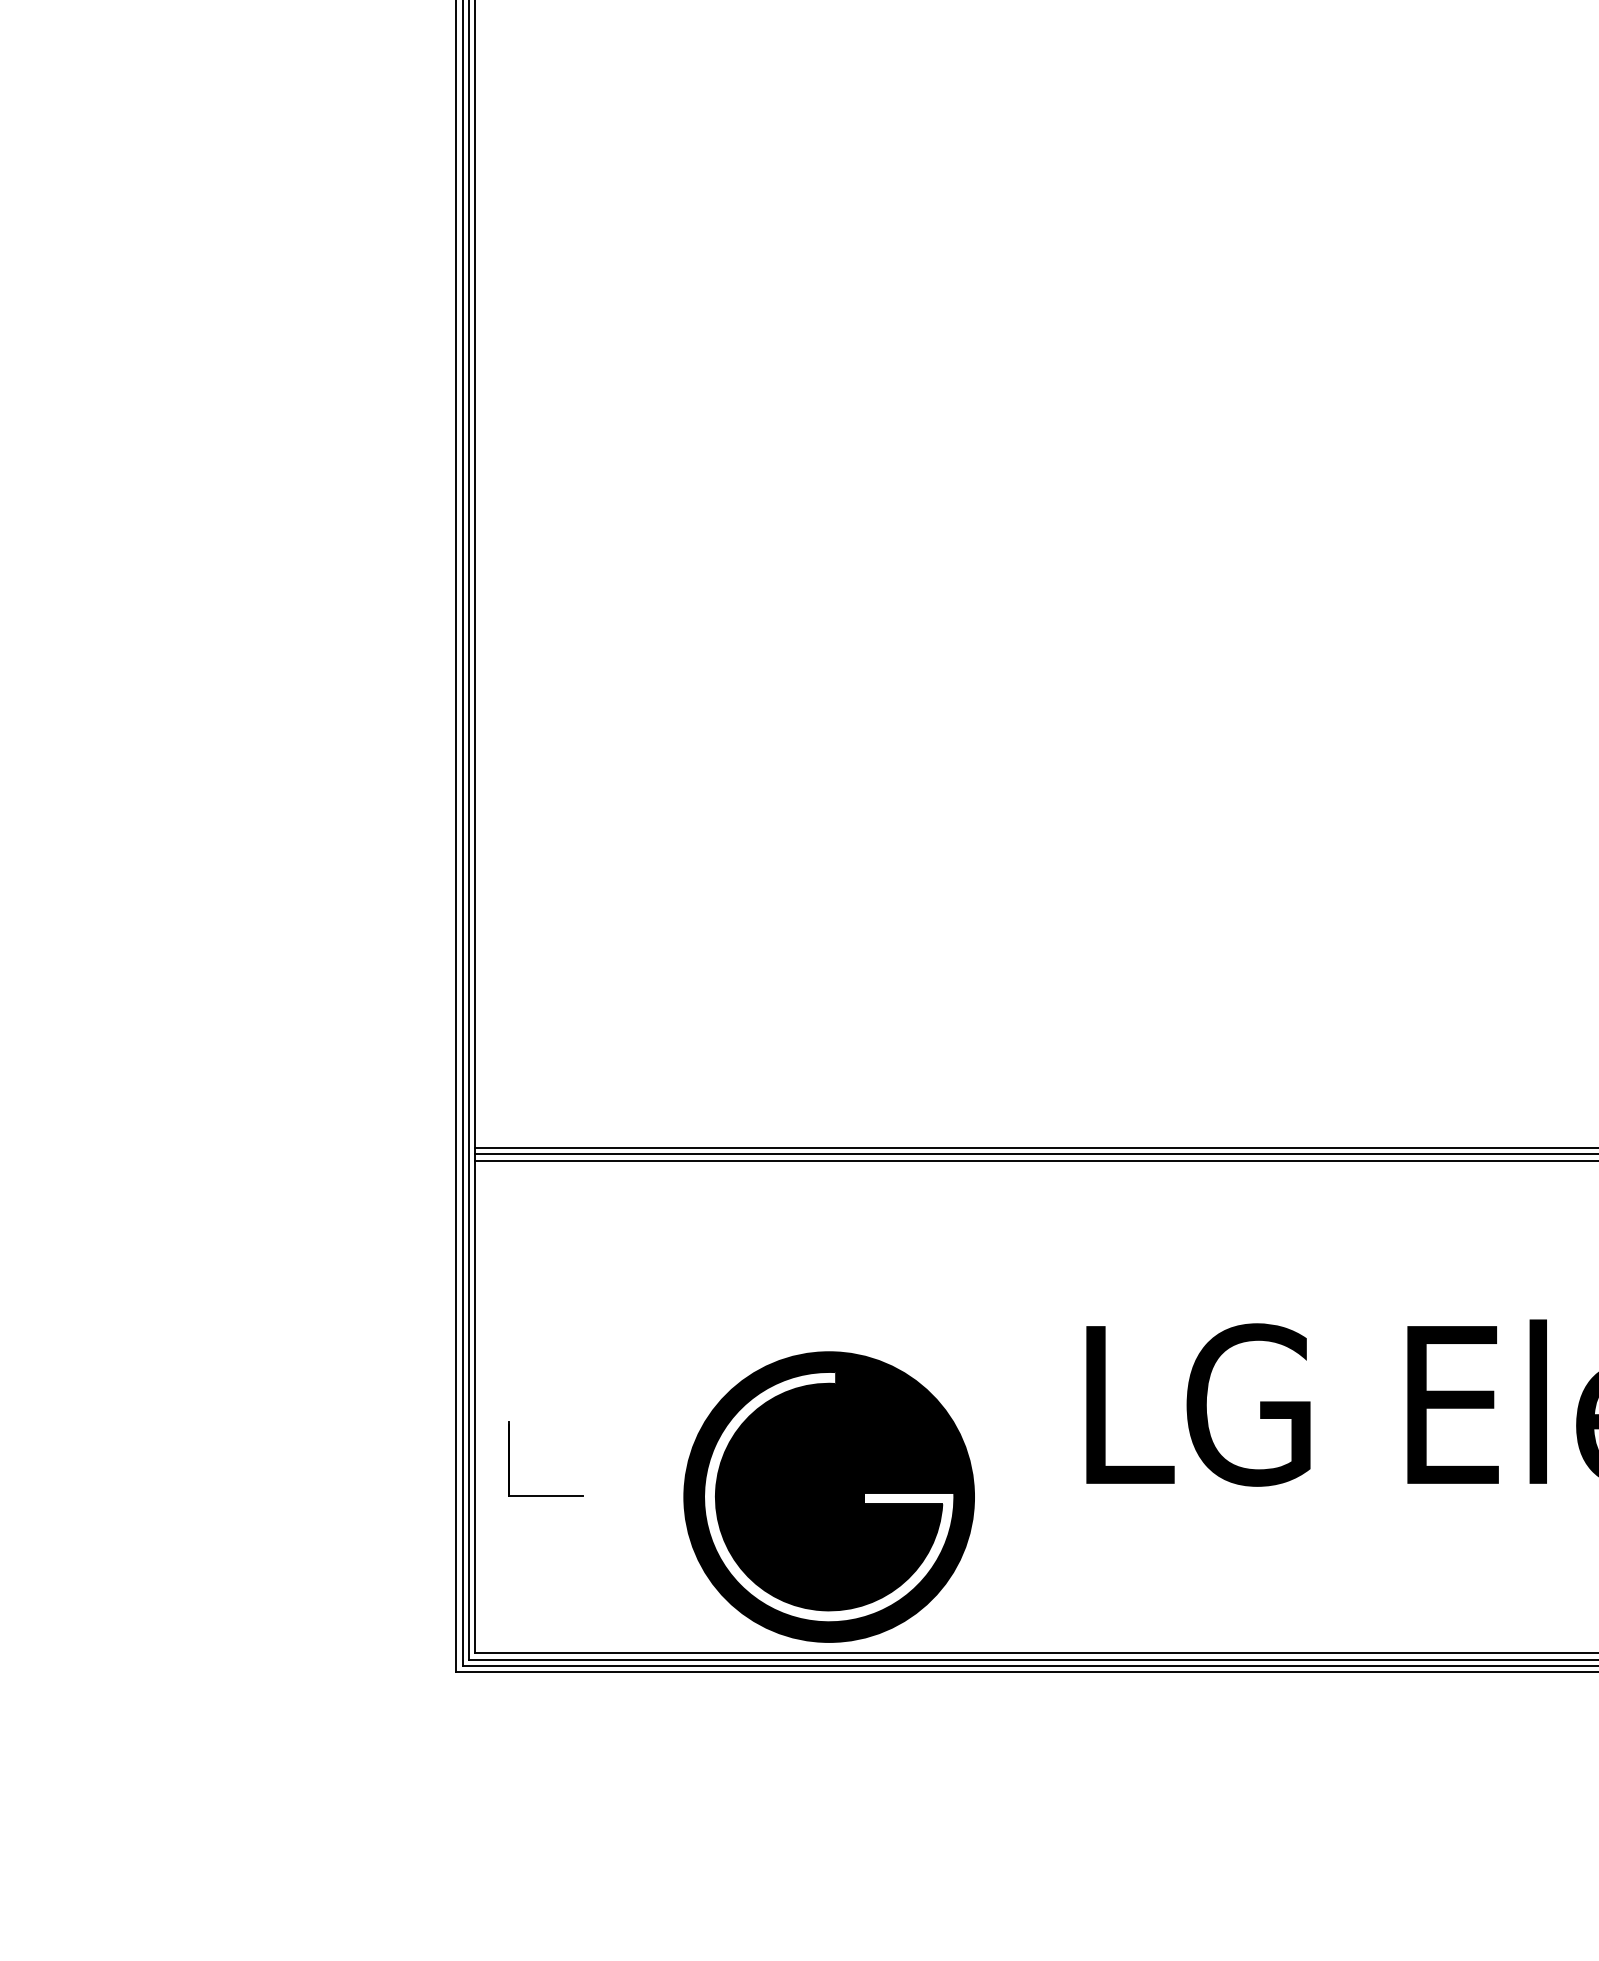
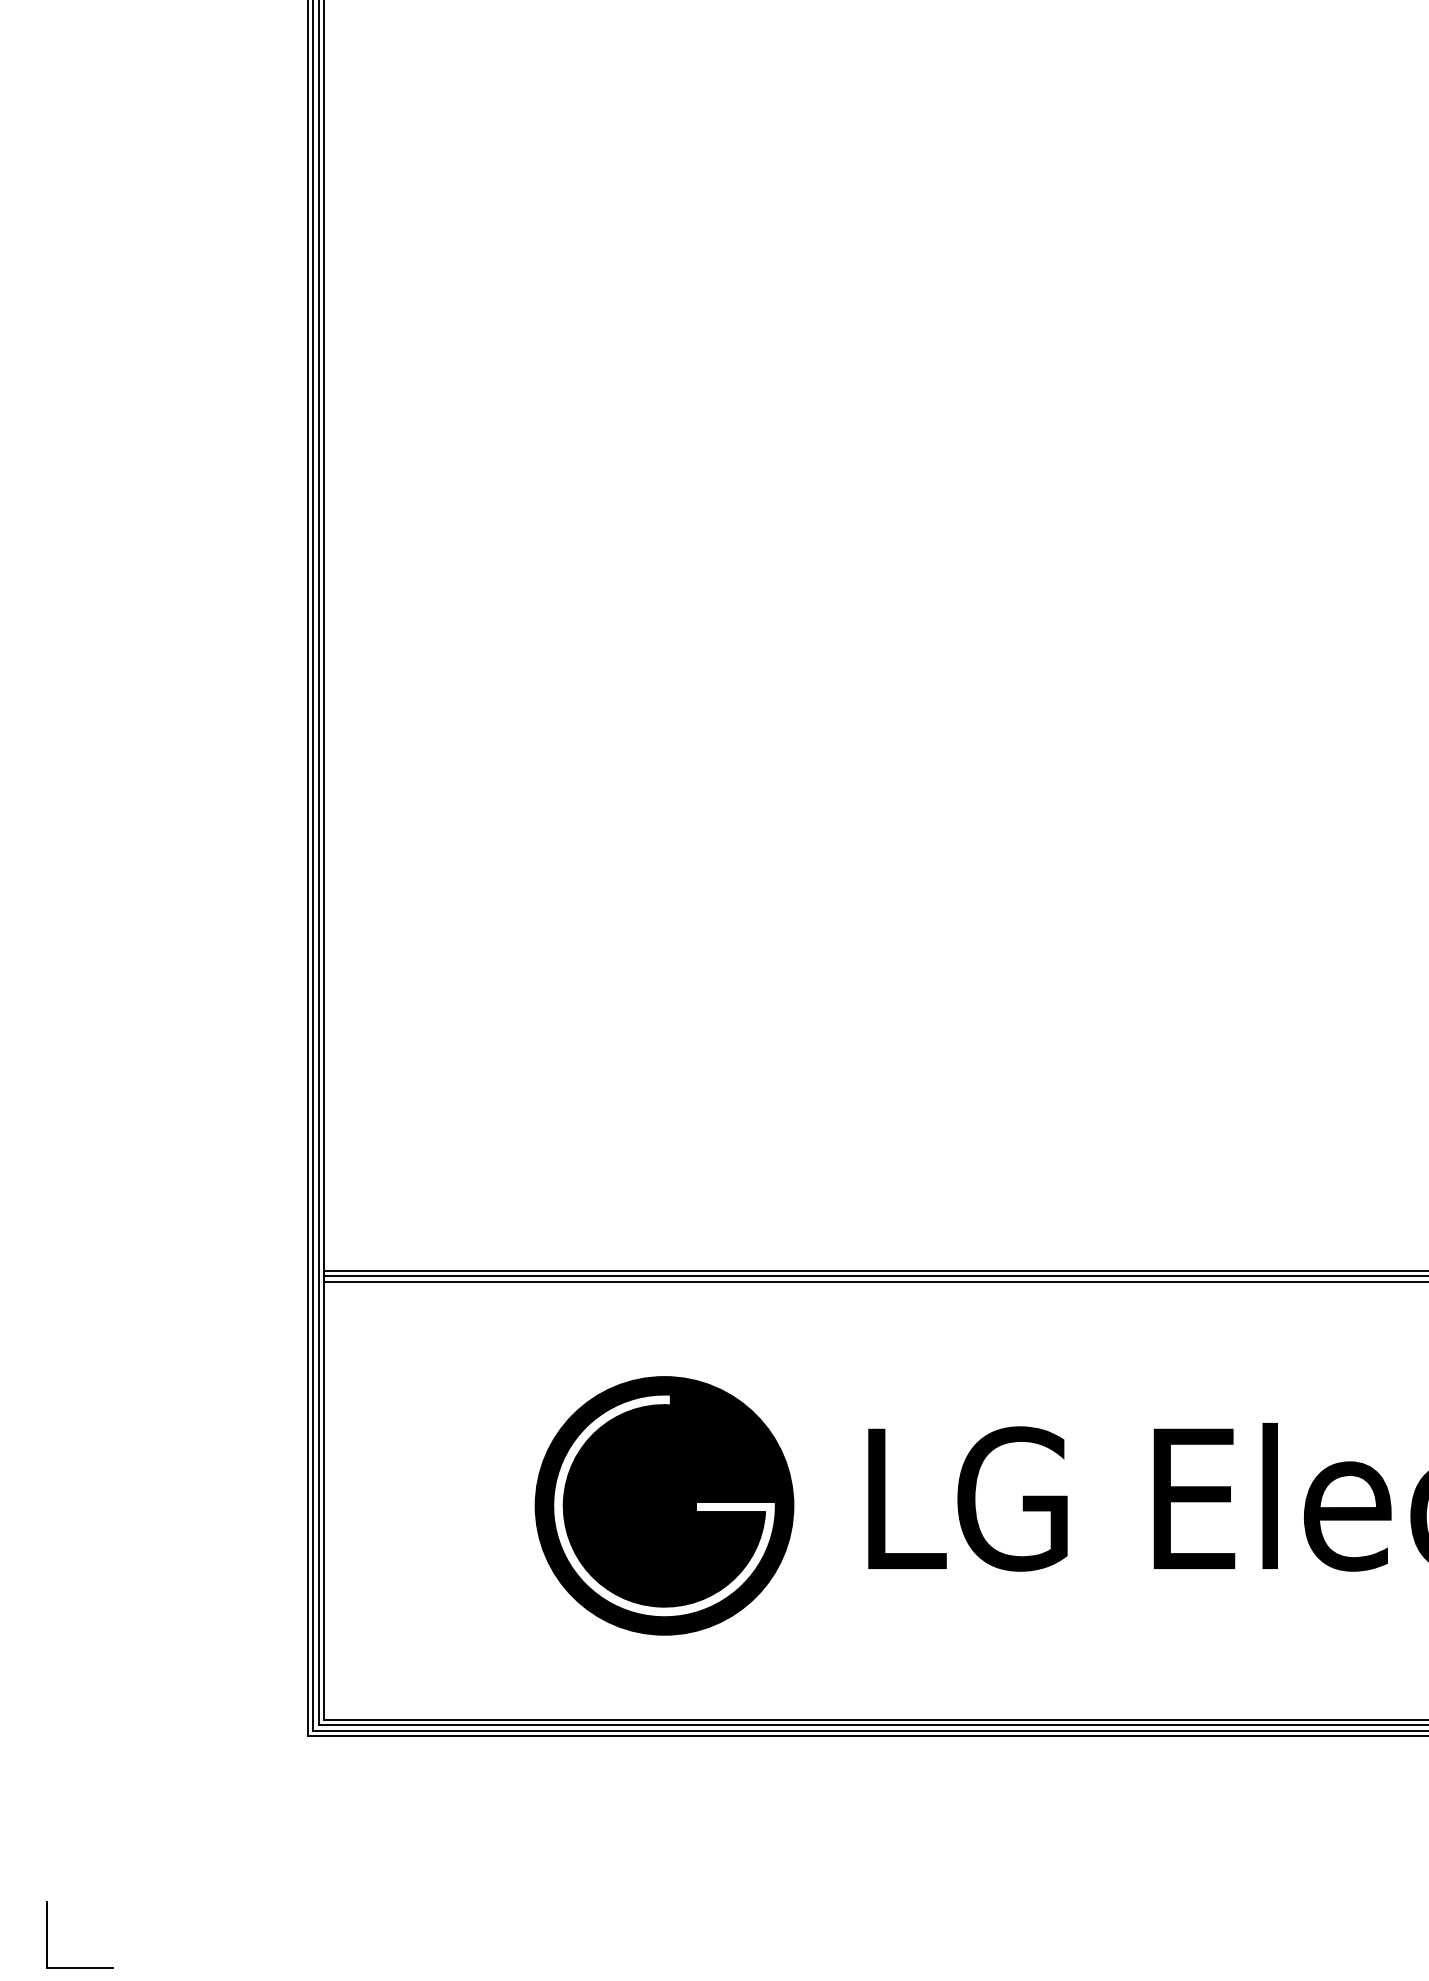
part: (509, 1458) -> (47, 1934), moved
part: (829, 1496) -> (664, 1505), moved

